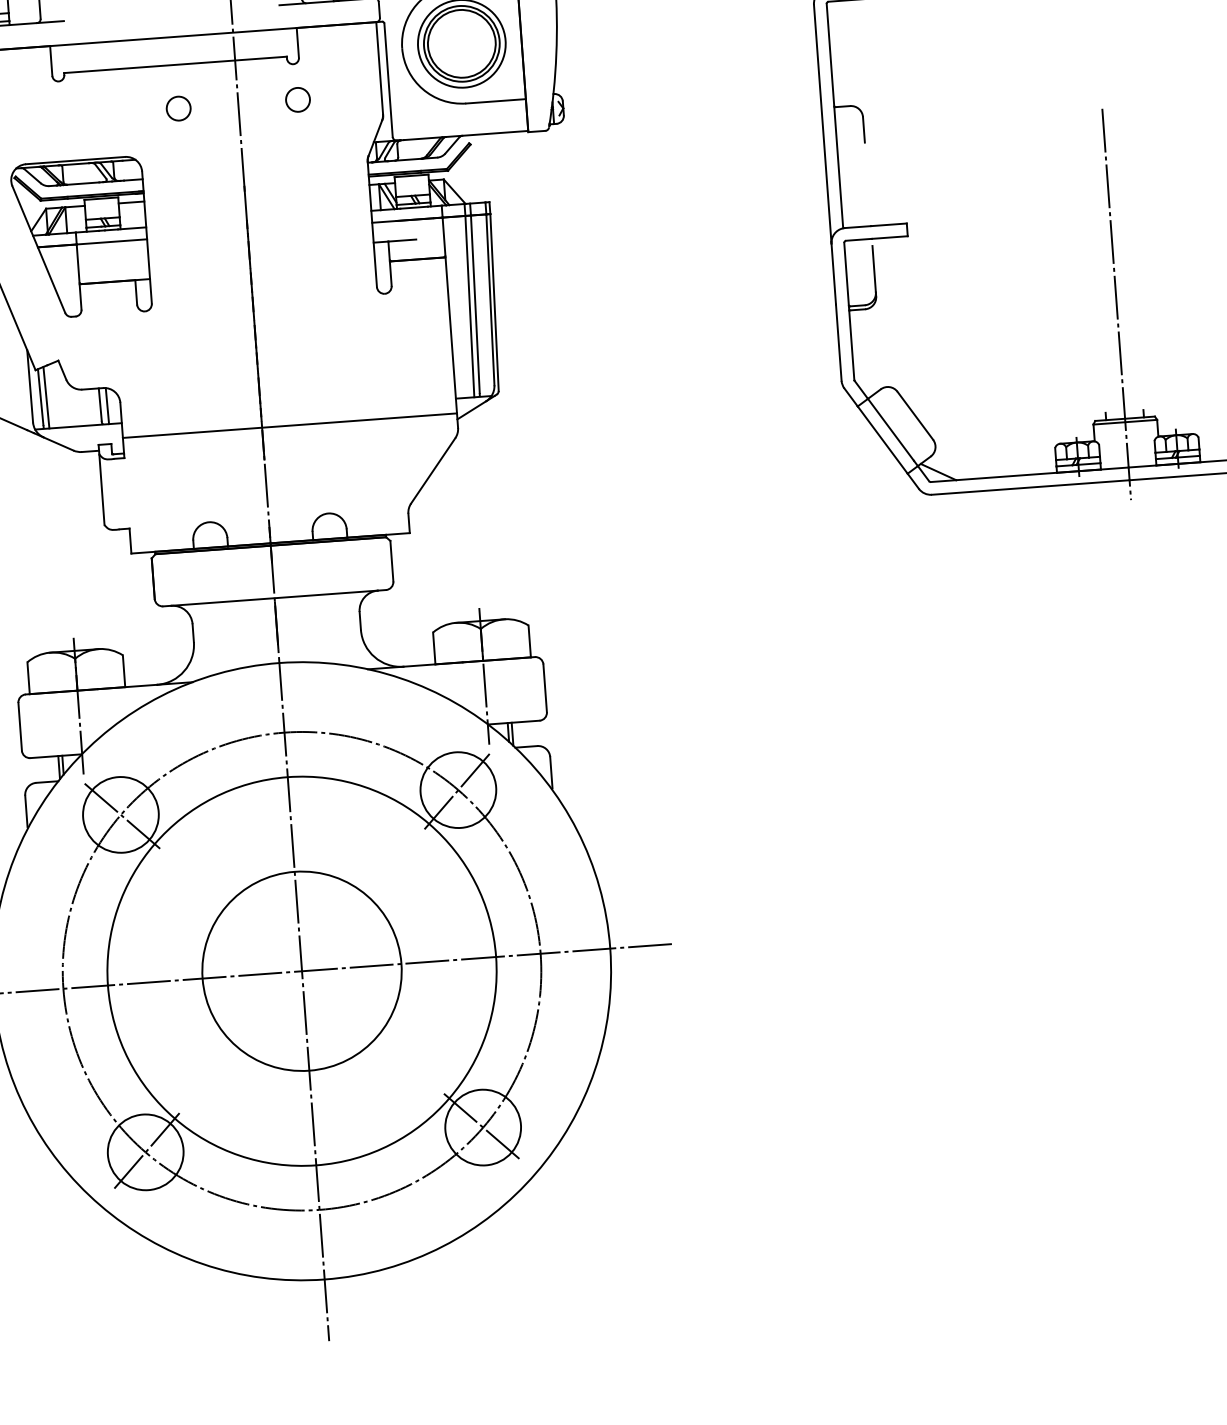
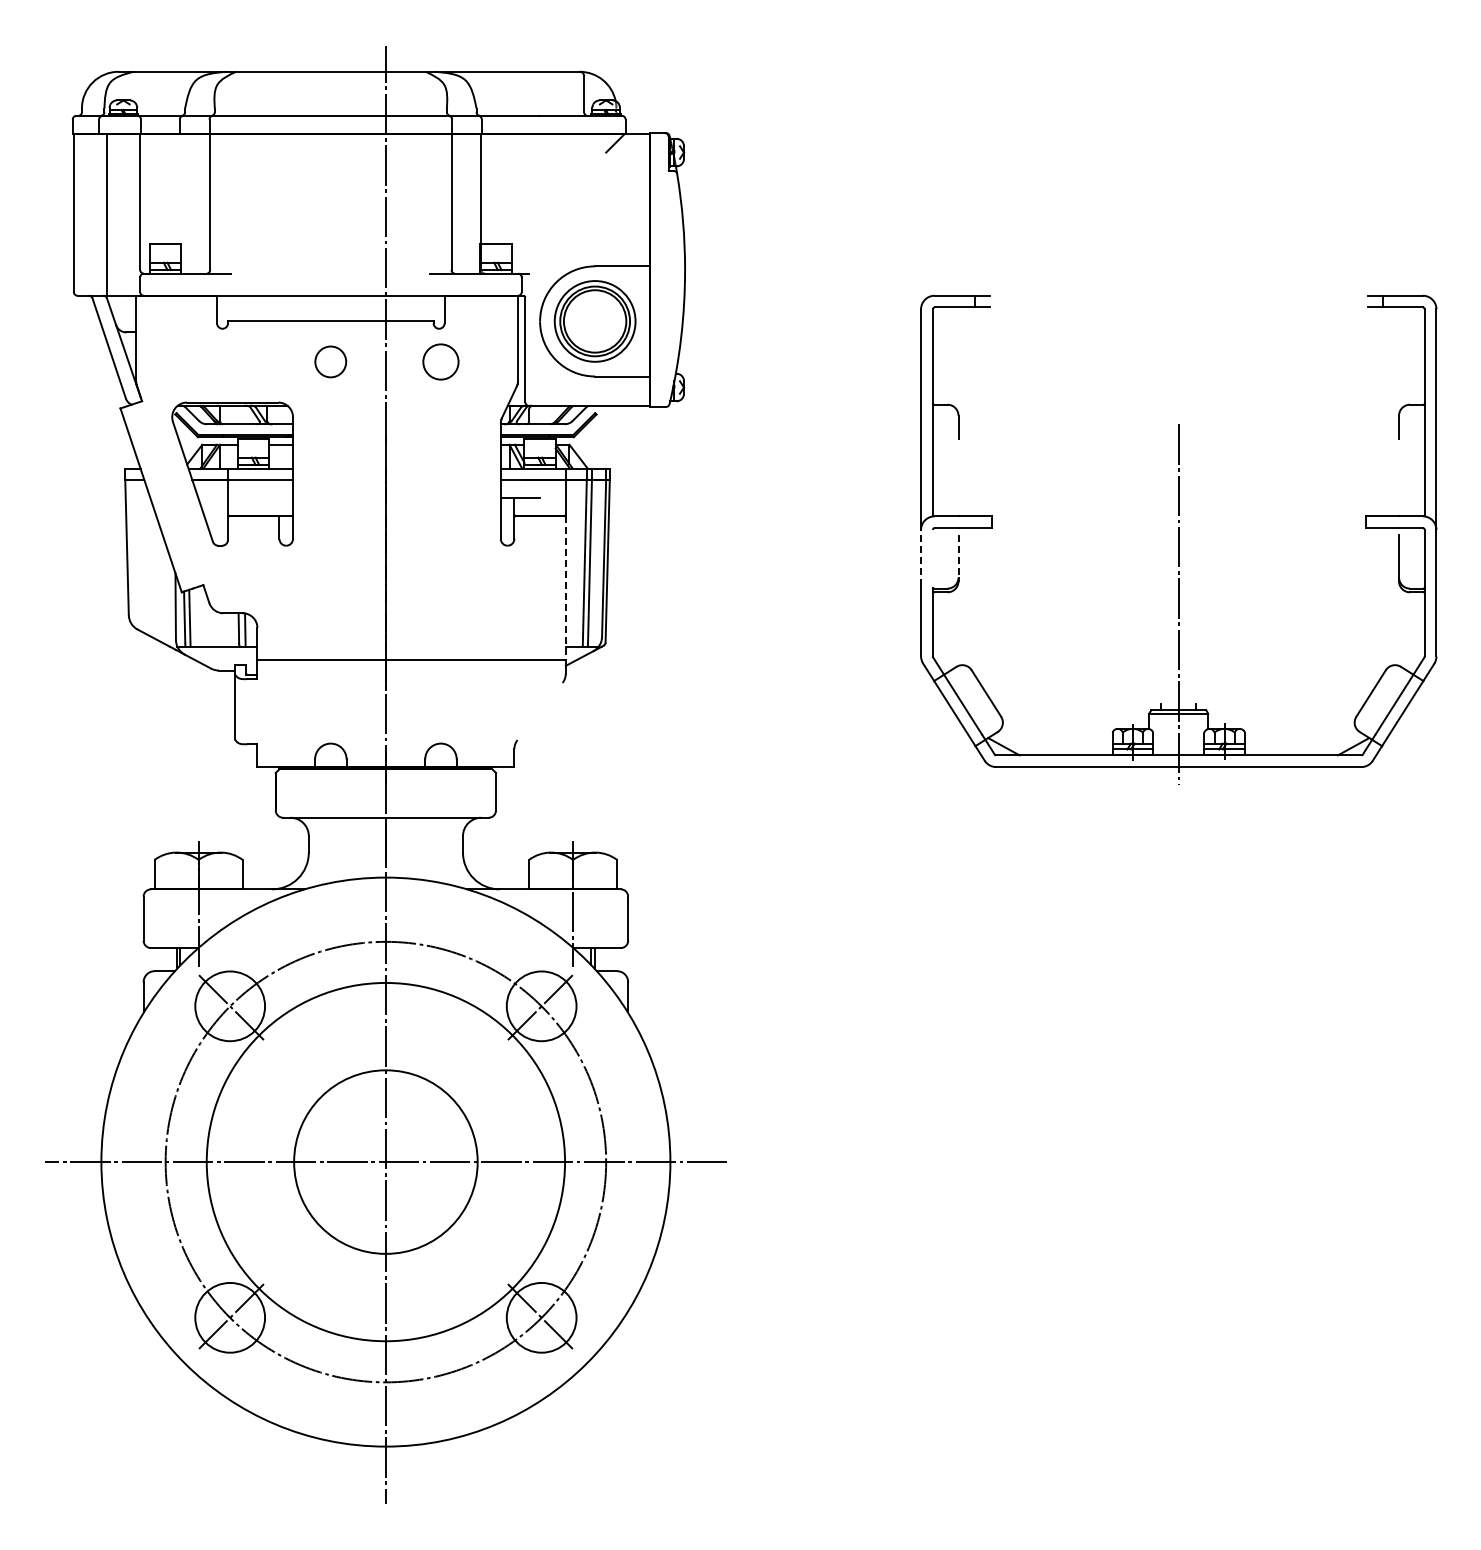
circle: (297, 99) -> (440, 361), size x1.6
circle: (178, 108) -> (330, 361), size x1.4
line: (874, 269) -> (958, 556), solid -> dashed
line: (834, 273) -> (921, 557), solid -> dashed
line: (846, 273) -> (932, 558), removed
line: (450, 335) -> (565, 588), solid -> dashed
line: (432, 470) -> (539, 711), removed

